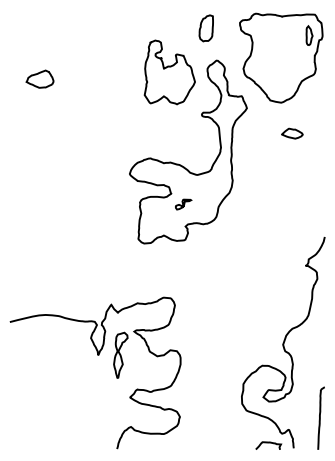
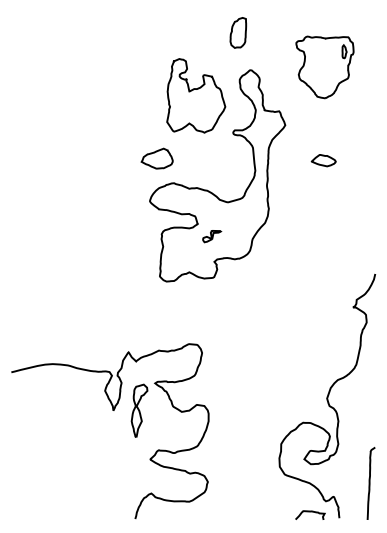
part: (280, 58) -> (324, 67), size x0.6
part: (170, 72) -> (196, 95), moved
part: (39, 79) -> (156, 158), moved
part: (292, 133) -> (323, 160), moved

